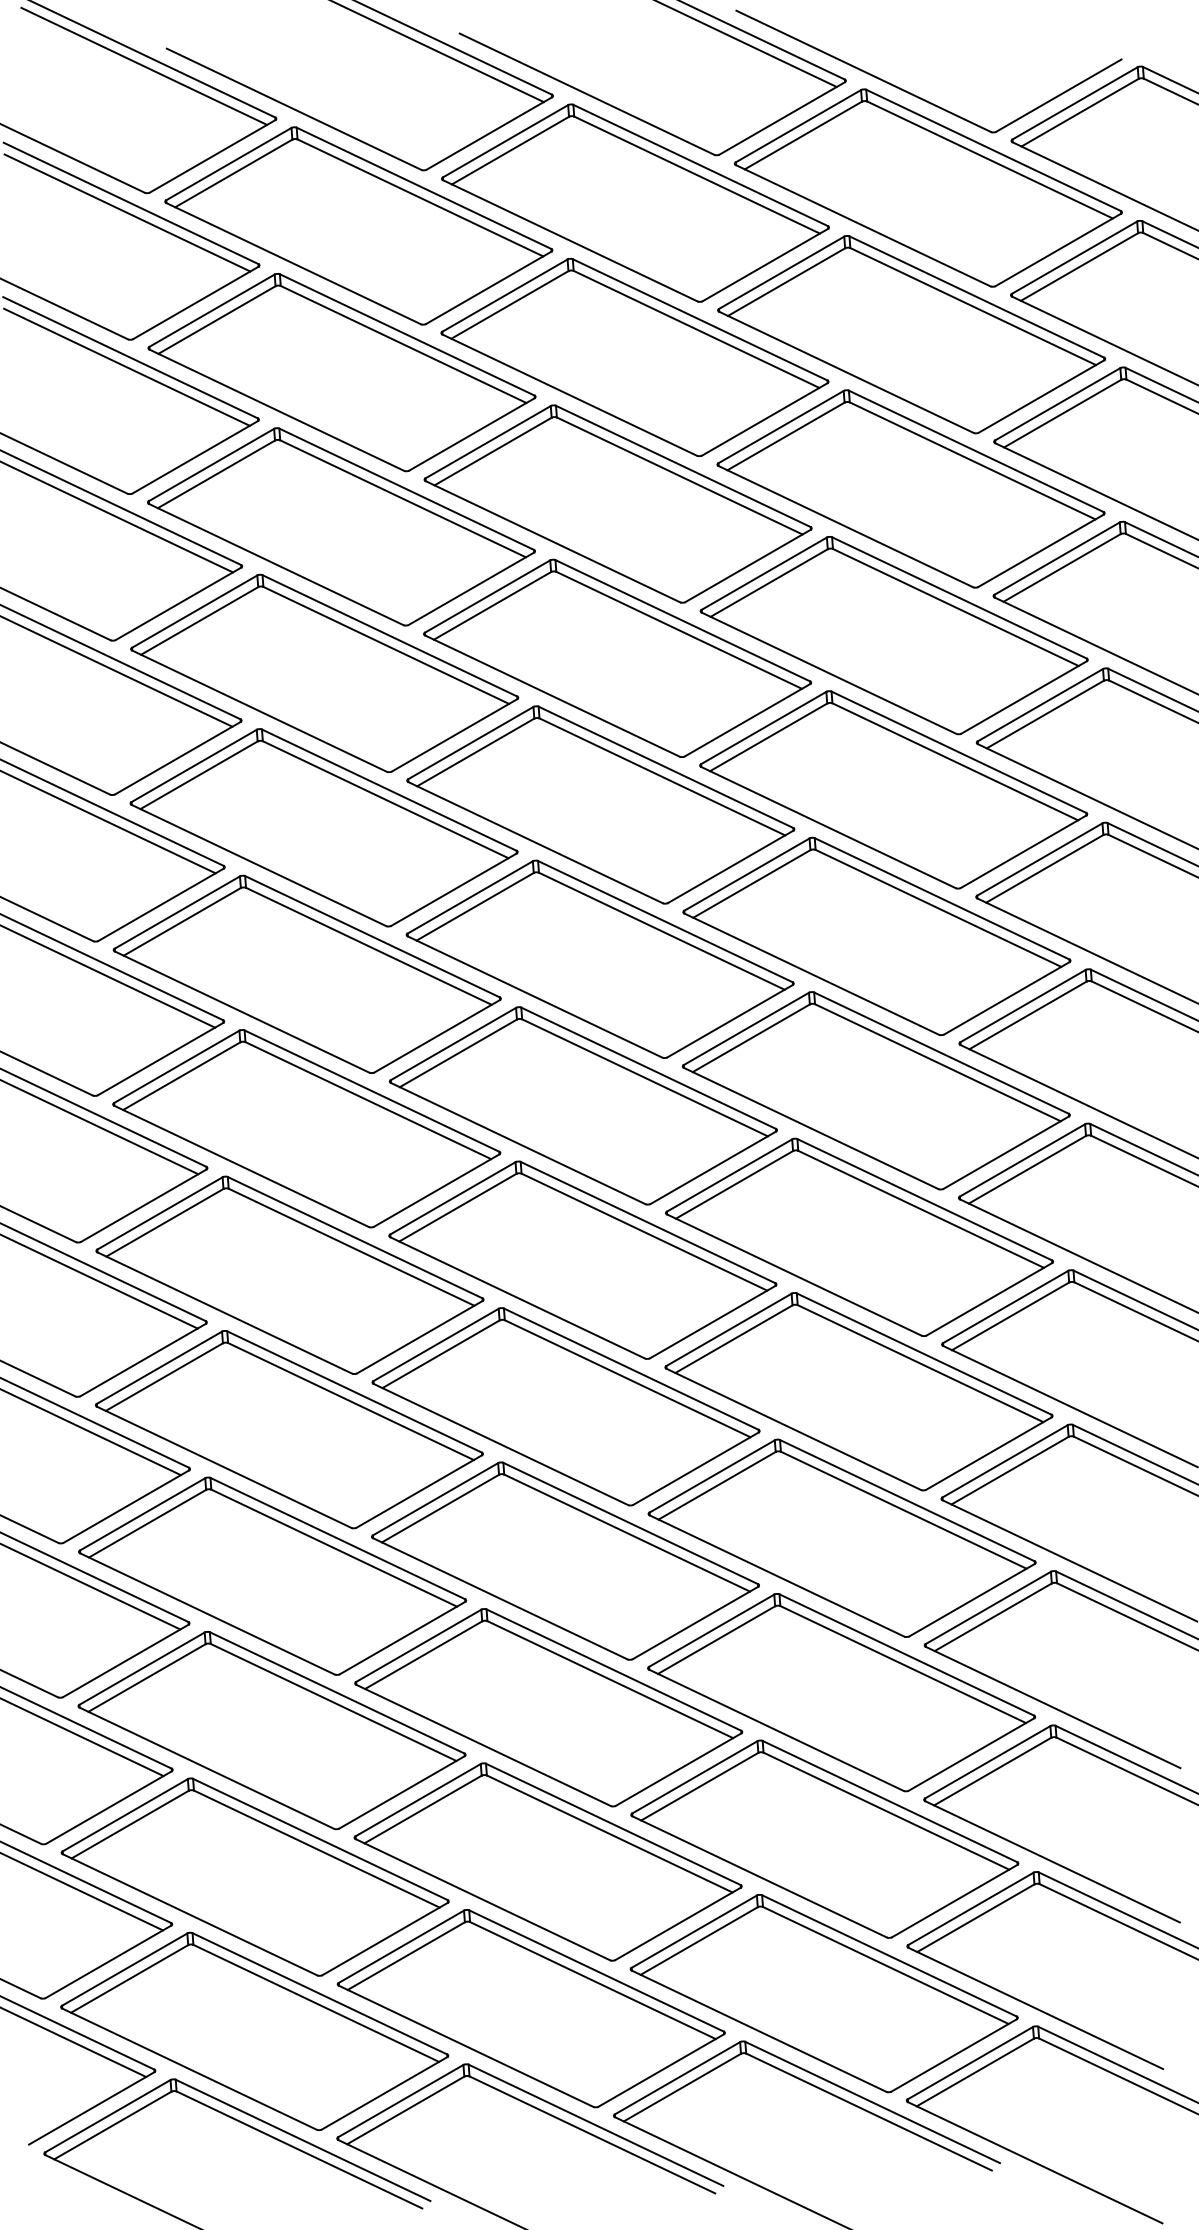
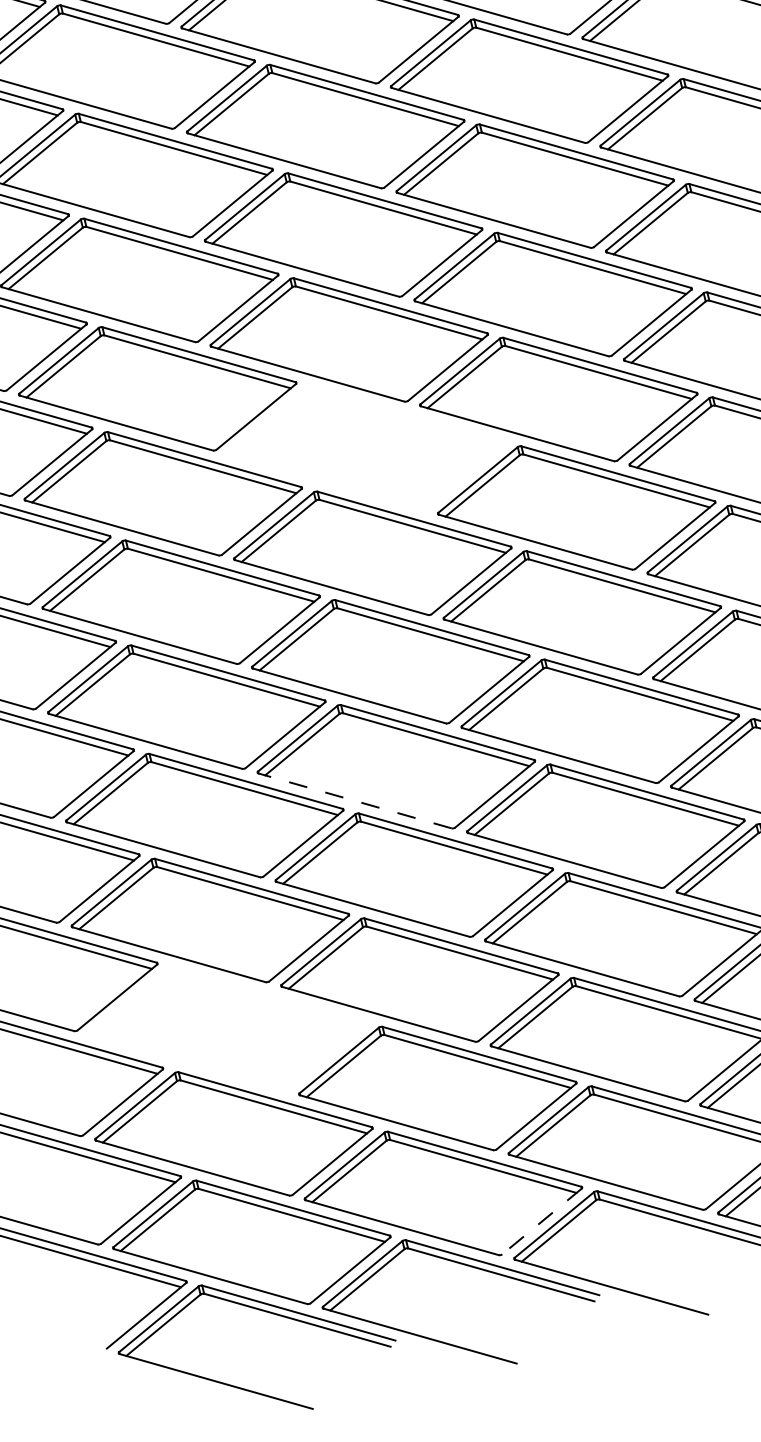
part: (599, 958) -> (366, 447), removed
line: (500, 1444) -> (354, 800), solid -> dashed
part: (271, 1730) -> (227, 1029), removed
line: (660, 2070) -> (541, 1221), solid -> dashed

